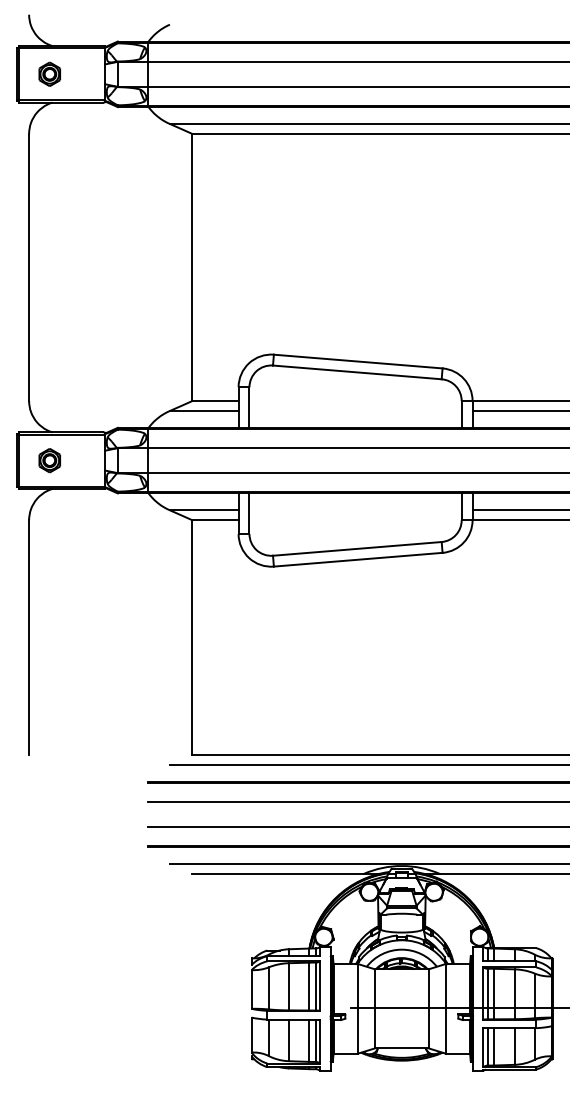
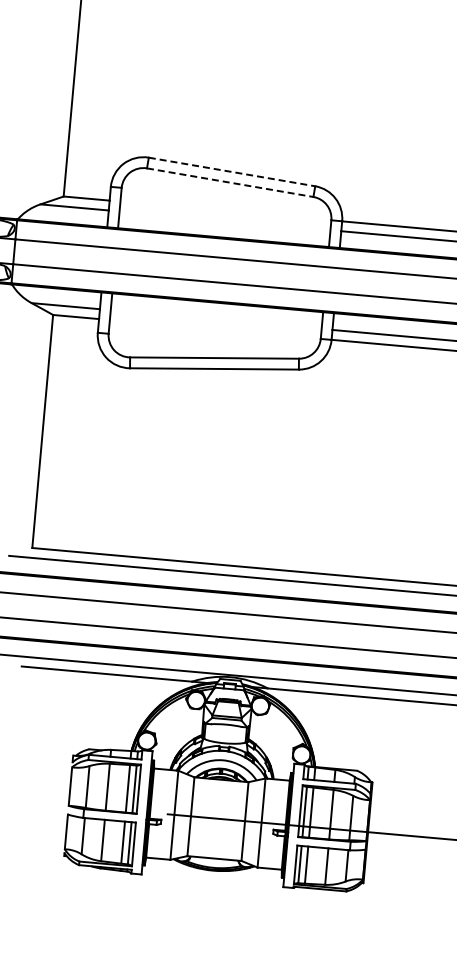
line: (358, 361) -> (232, 171), solid -> dashed
line: (357, 372) -> (230, 182), solid -> dashed

